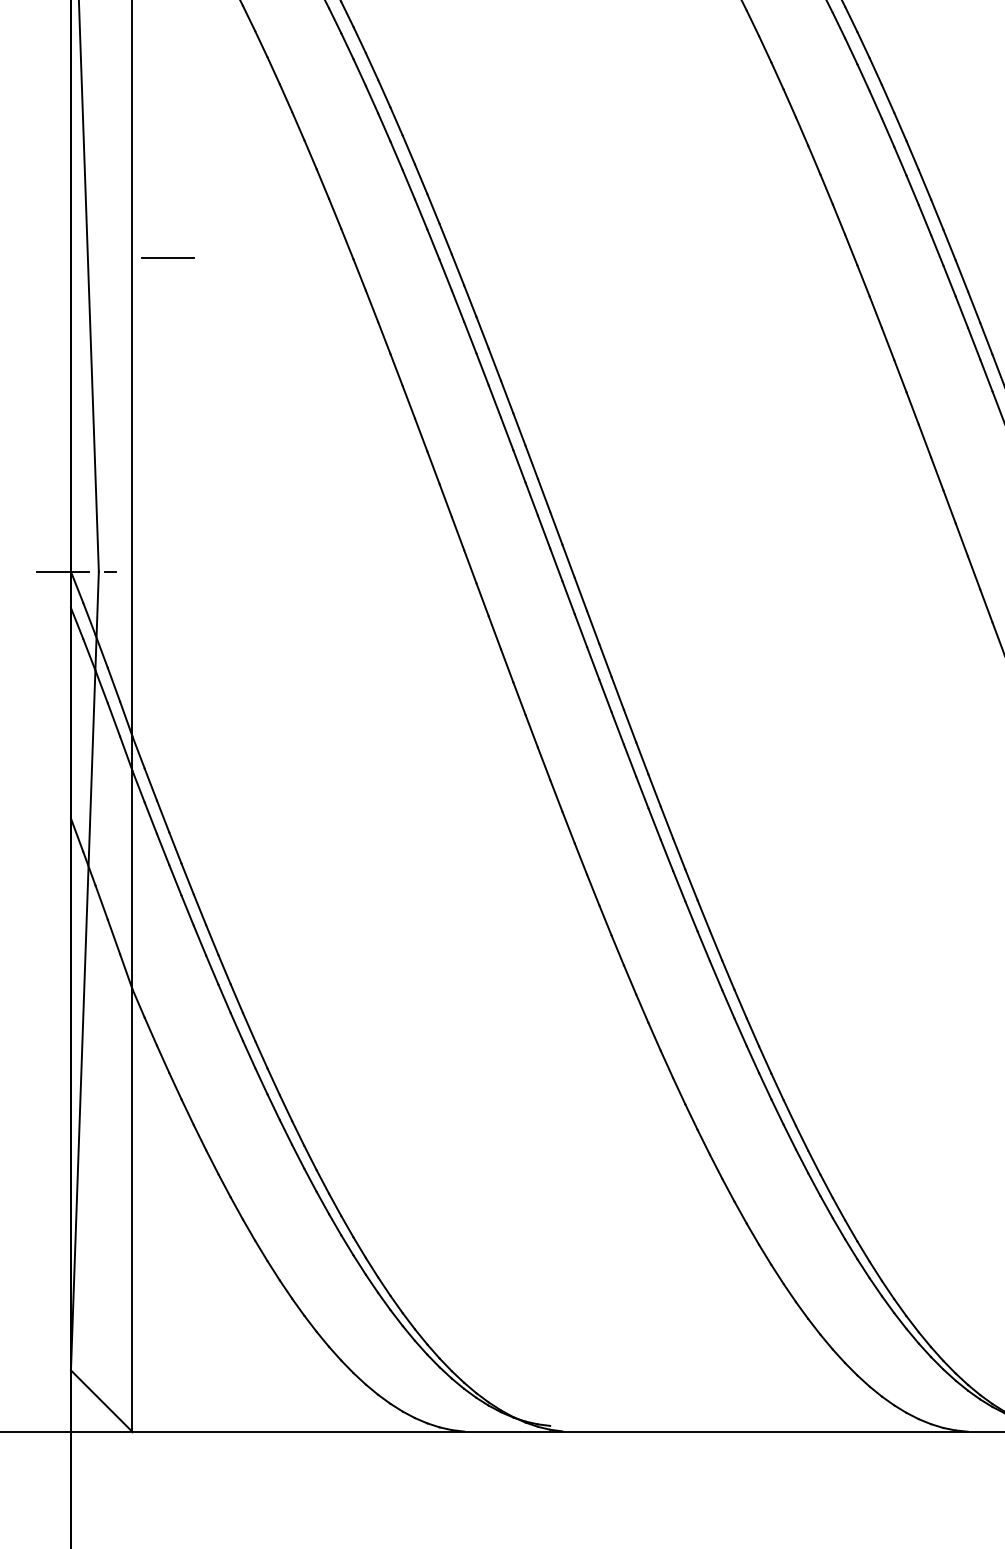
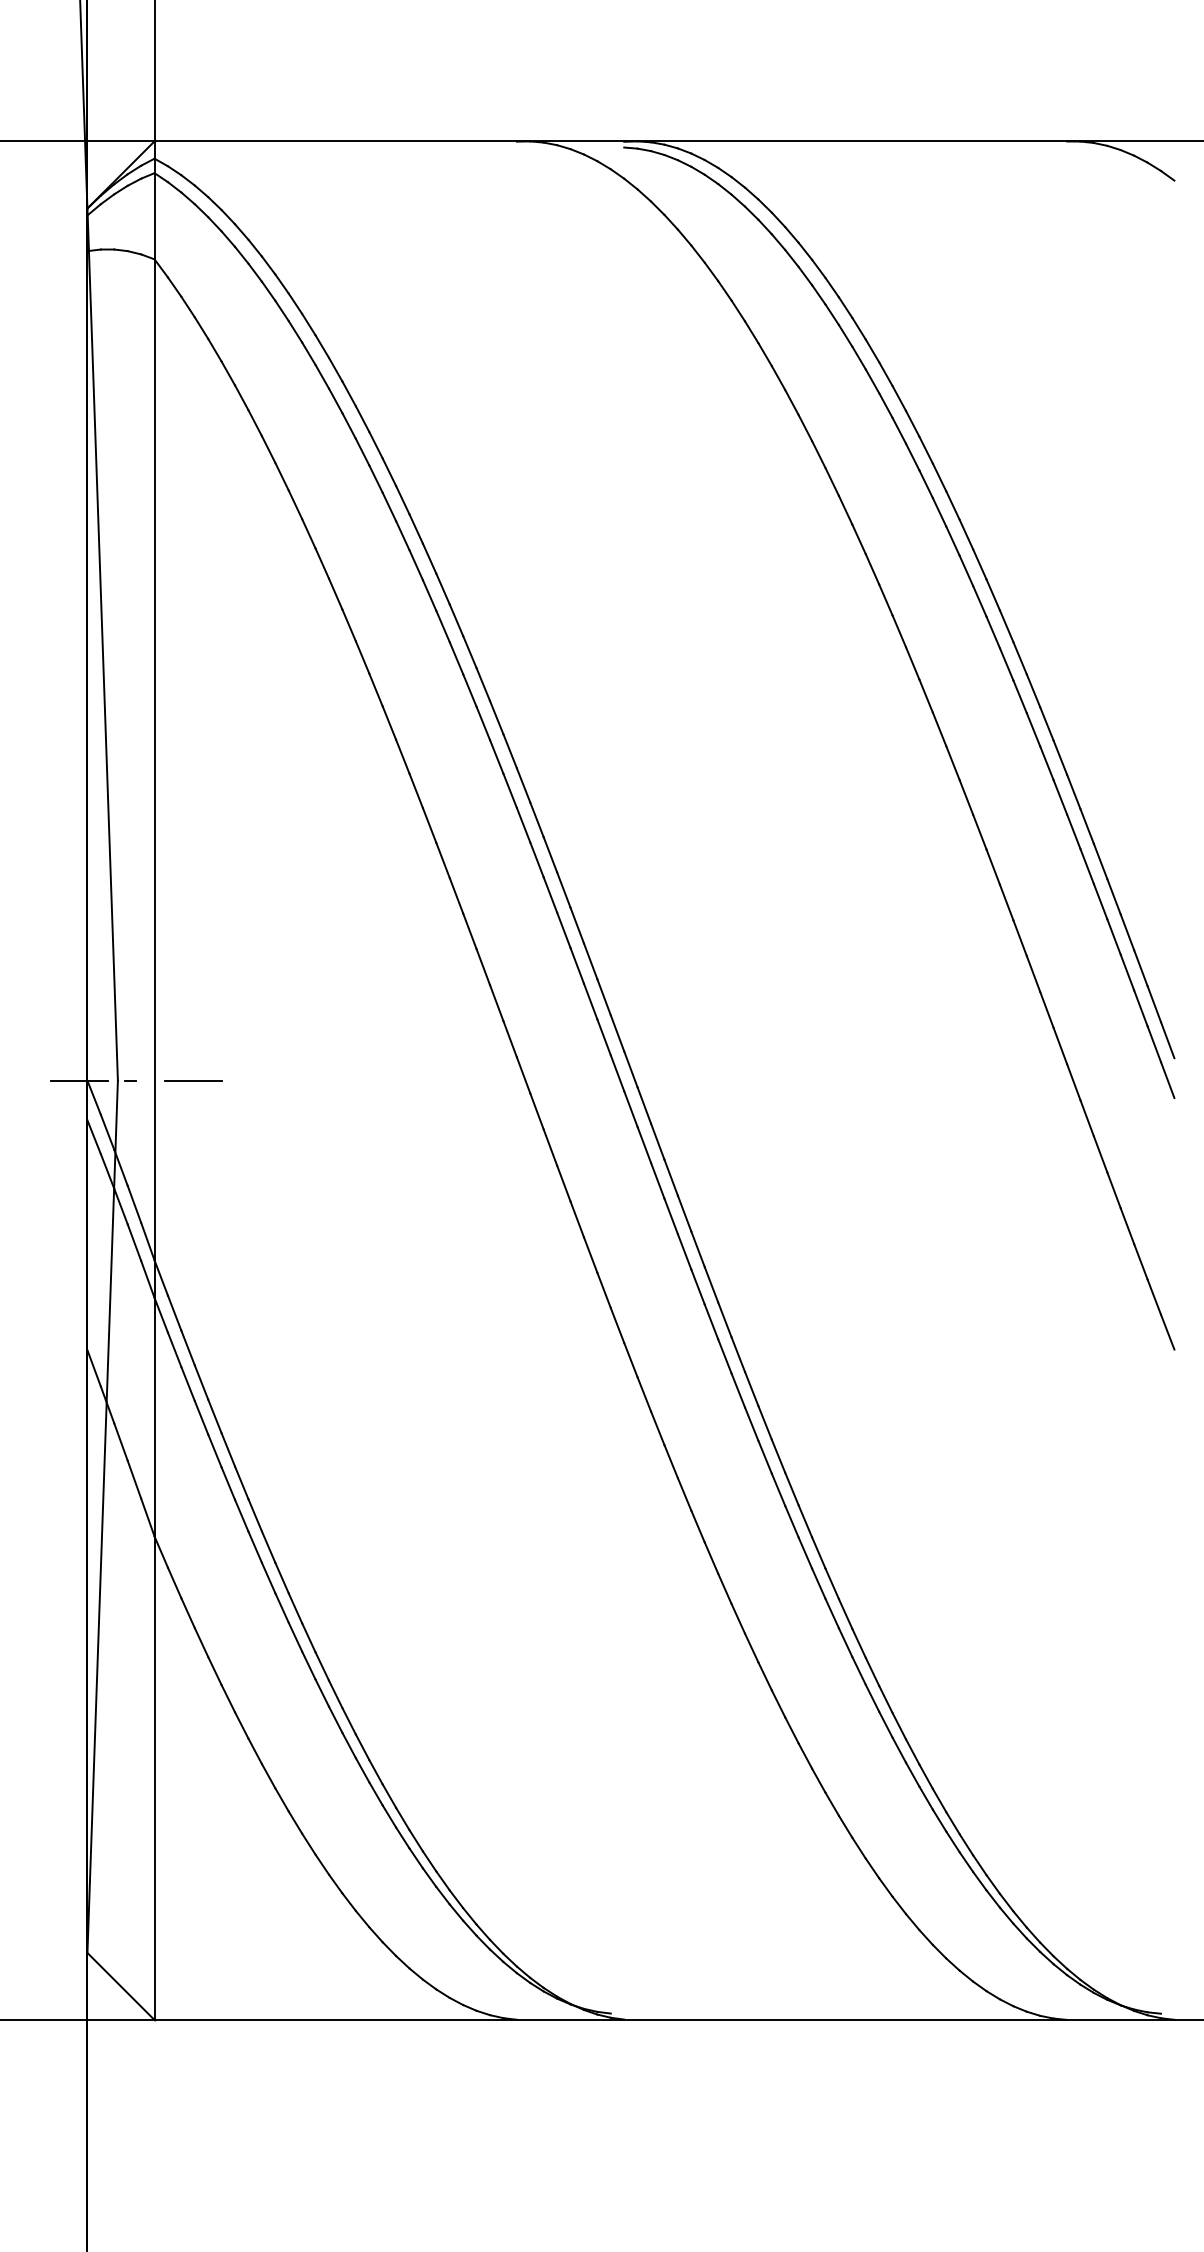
line: (168, 258) -> (193, 1080), moved

